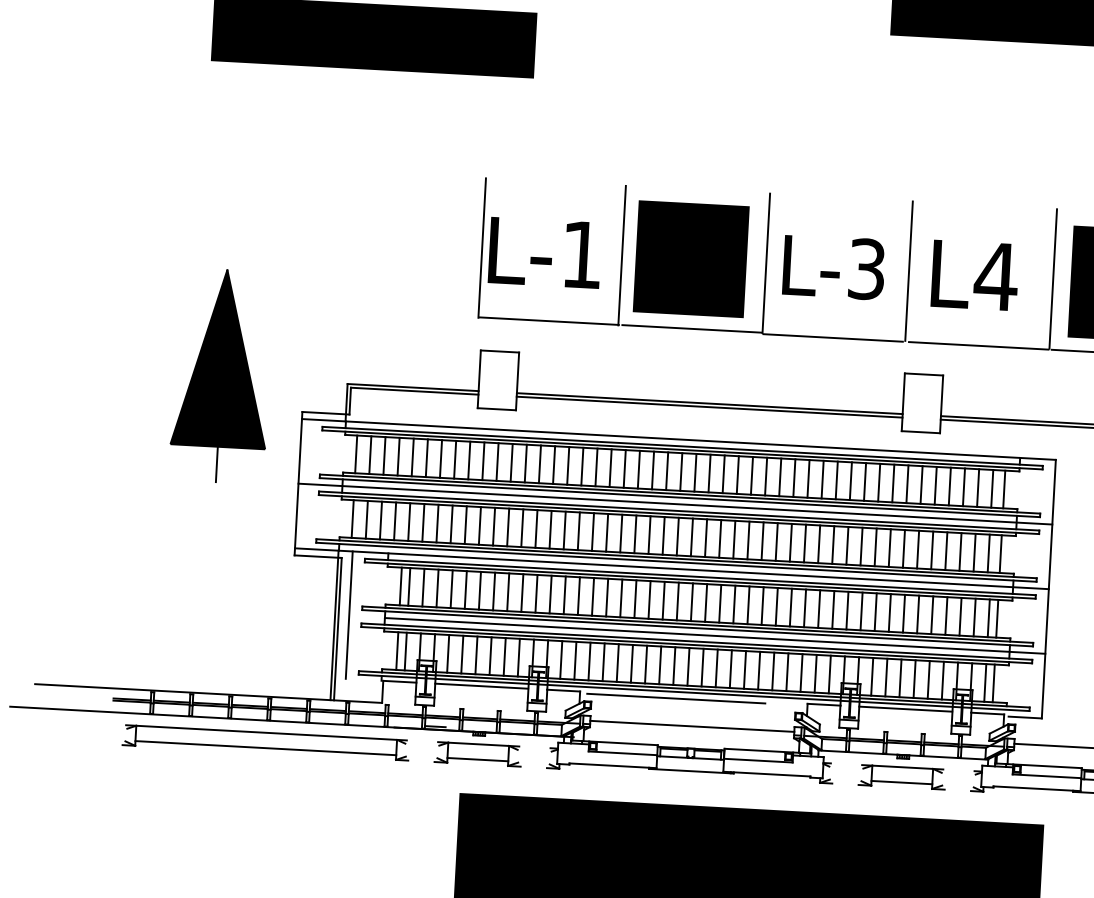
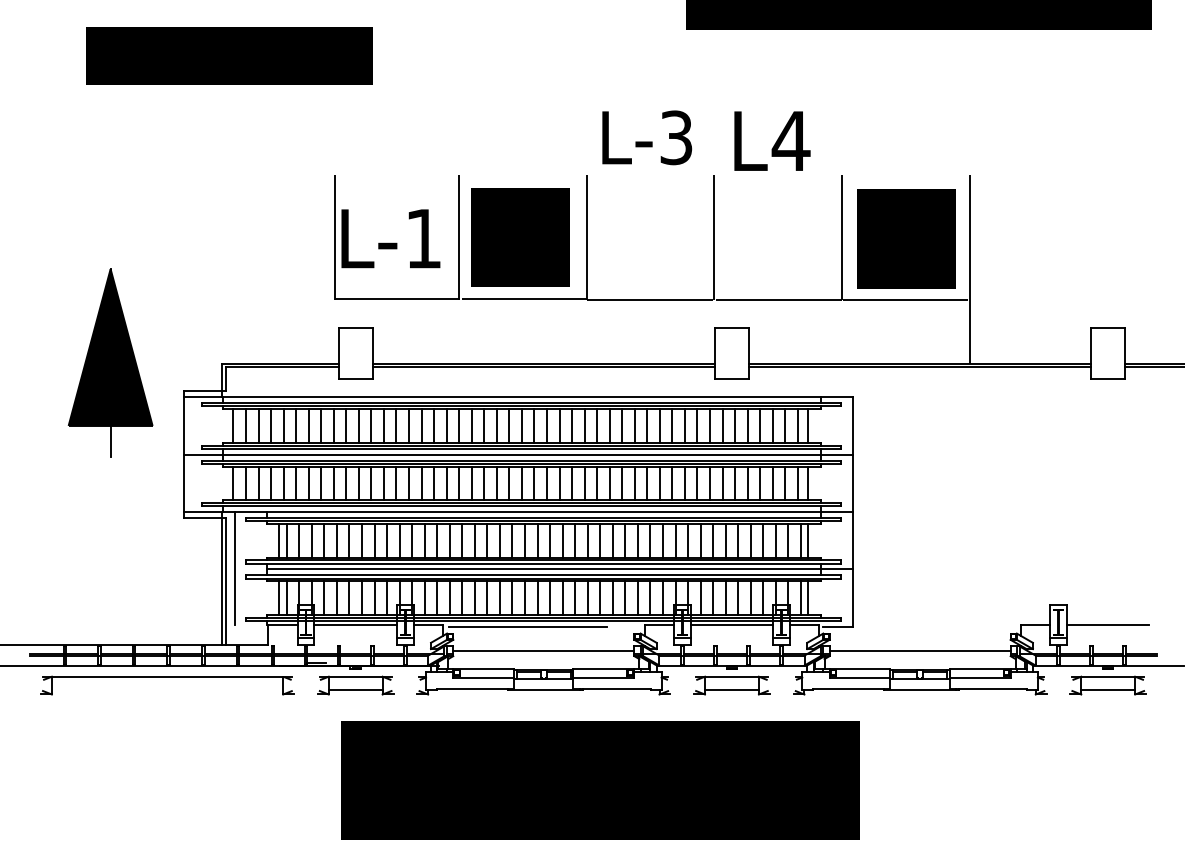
text: (834, 267) -> (647, 137), moved
text: (975, 274) -> (772, 140), moved
line: (265, 748) -> (167, 690), removed

